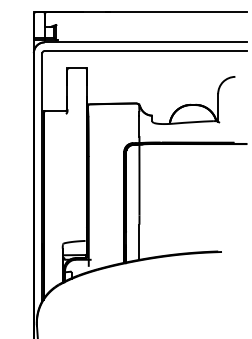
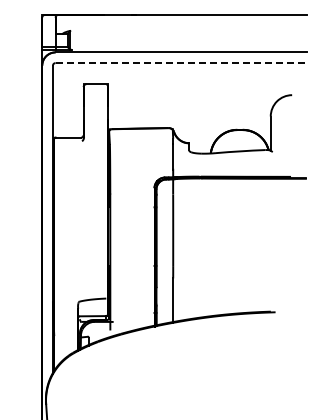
line: (146, 51) -> (181, 63), solid -> dashed

